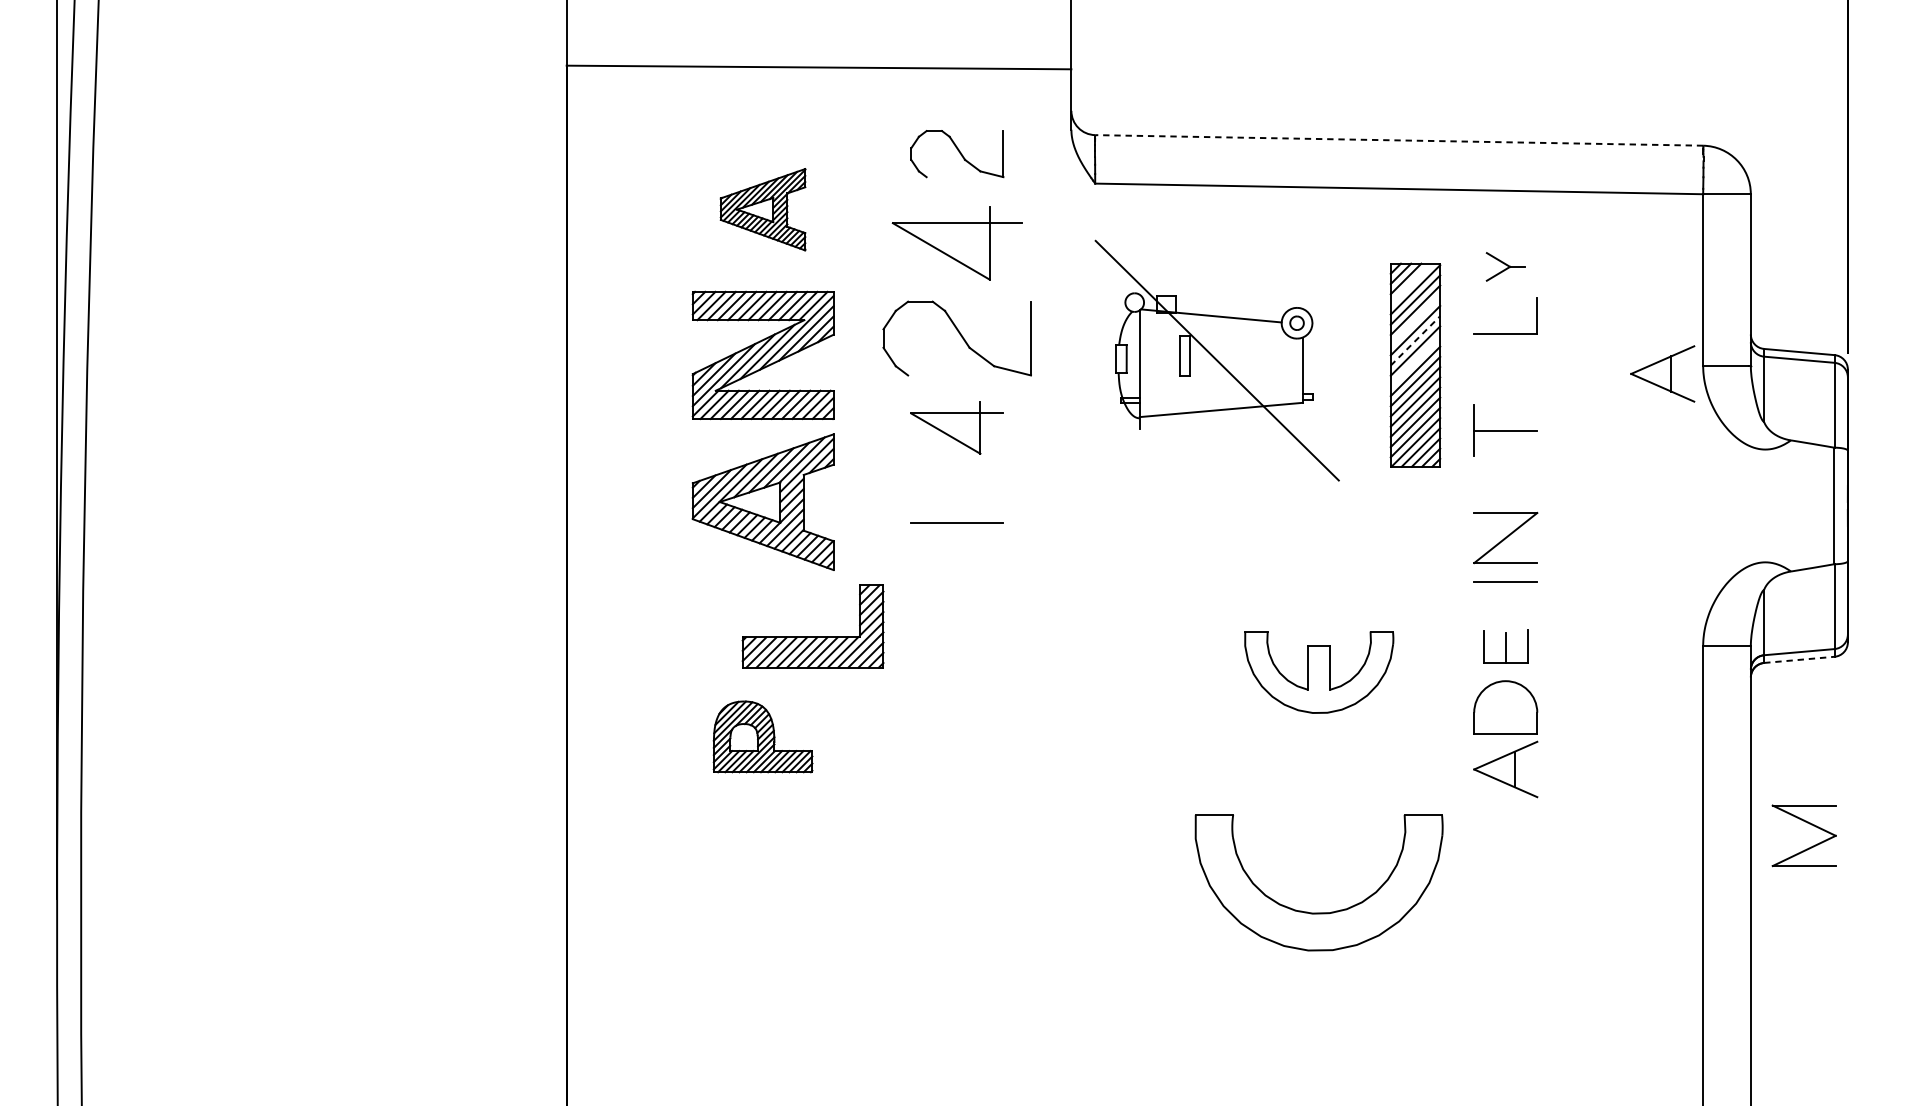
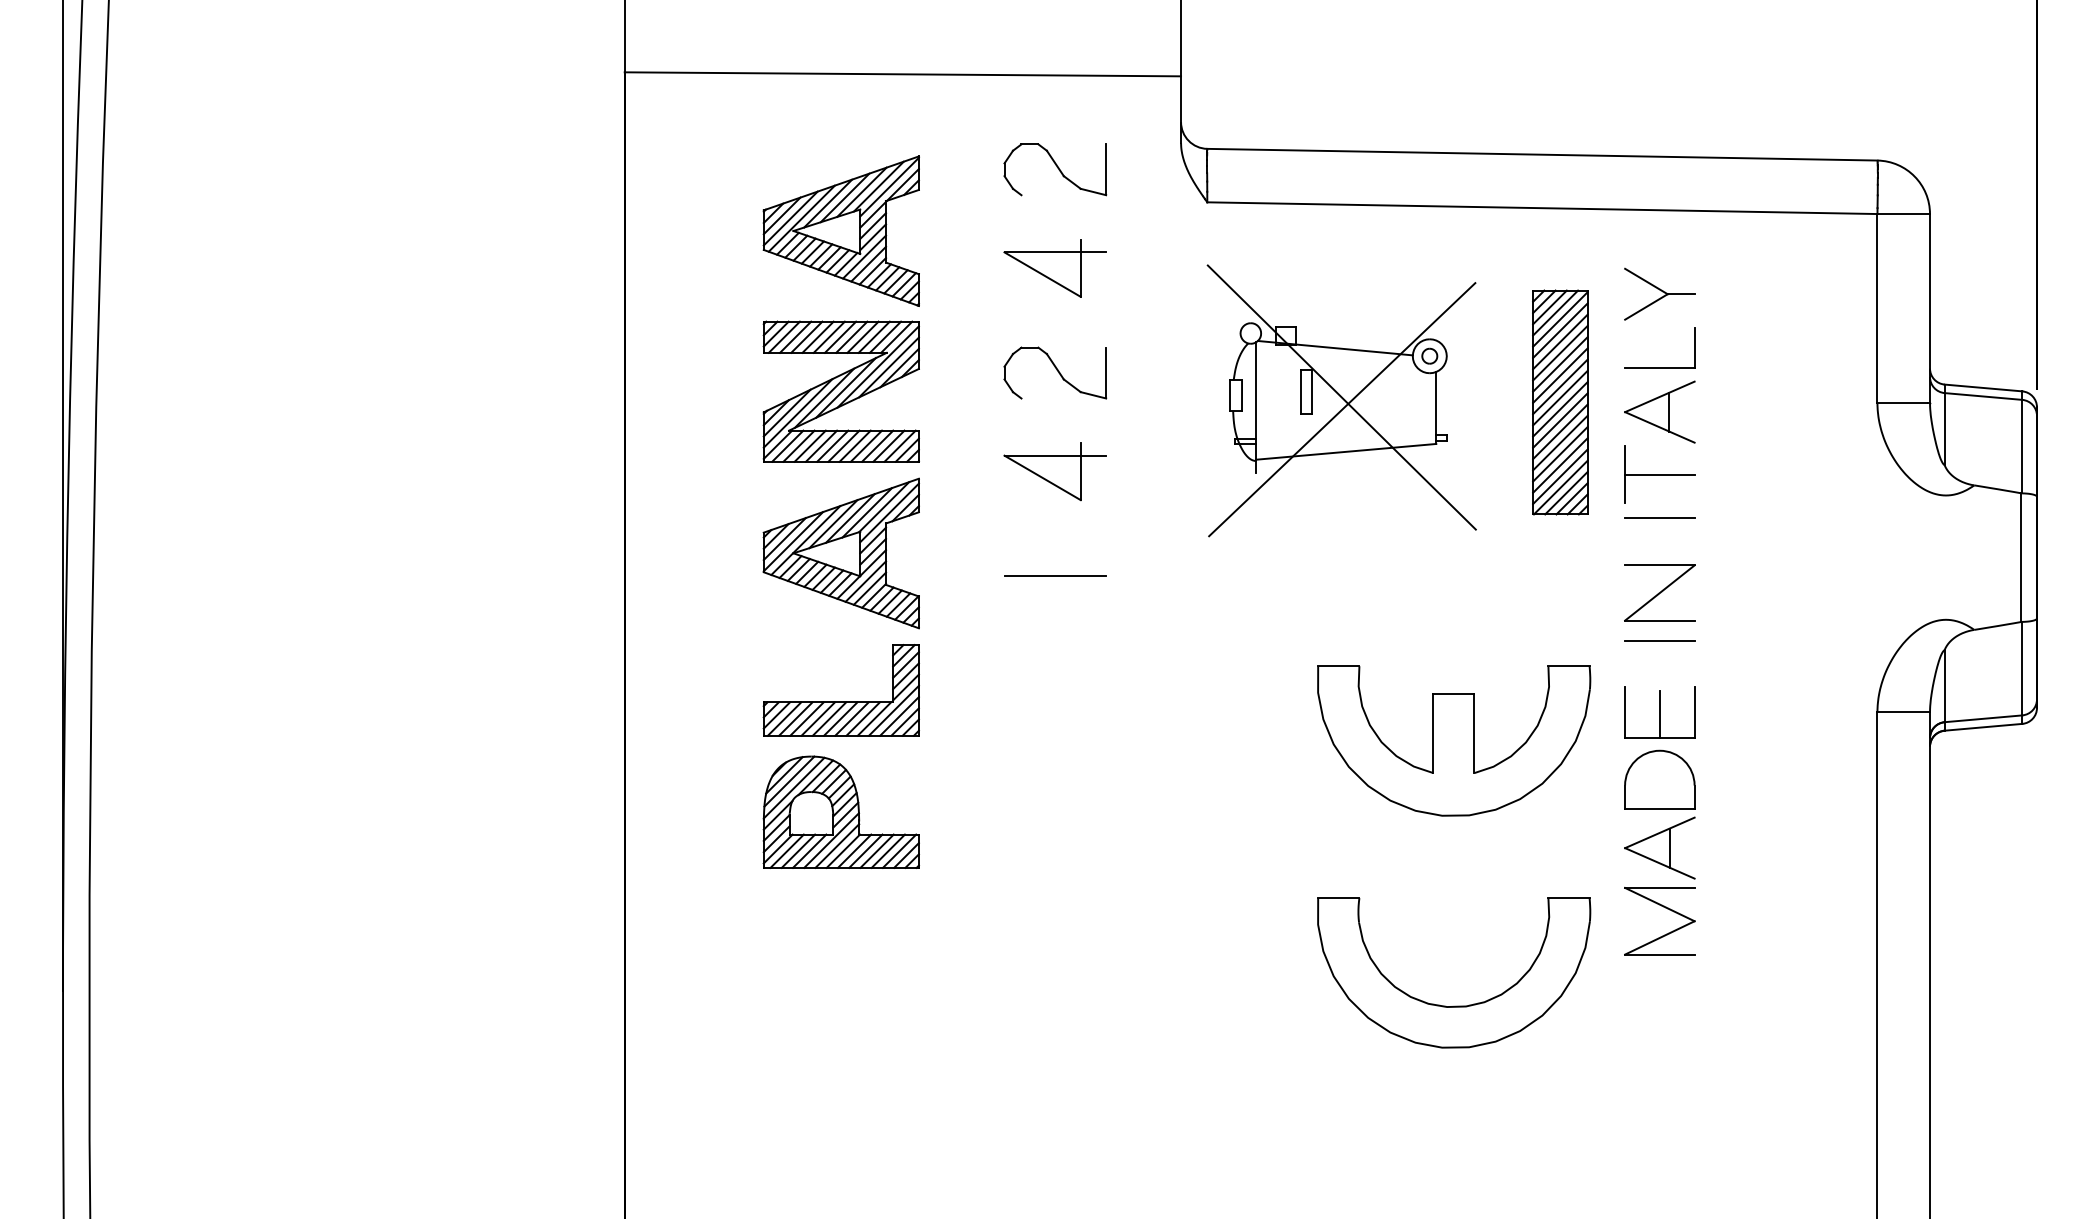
line: (1398, 140) -> (1541, 154), dashed -> solid
part: (762, 209) -> (840, 230), size x1.67
part: (956, 243) -> (1054, 268), size x0.71
part: (1505, 266) -> (1659, 293), size x1.67
line: (1411, 283) -> (1555, 312), added
line: (1415, 319) -> (1560, 352), added
part: (957, 337) -> (1055, 372), size x0.62
line: (1415, 340) -> (1560, 375), dashed -> solid
line: (1415, 360) -> (1560, 397), added
line: (1217, 371) -> (1342, 409), added
part: (1662, 373) -> (1659, 411), moved
line: (1505, 469) -> (1659, 517), added
part: (812, 636) -> (840, 701), moved
part: (1505, 646) -> (1659, 712), size x1.43
line: (1799, 660) -> (1983, 727), dashed -> solid
part: (1319, 671) -> (1454, 740), size x1.67
part: (762, 736) -> (840, 811), size x1.43
part: (1810, 846) -> (1666, 933), moved

